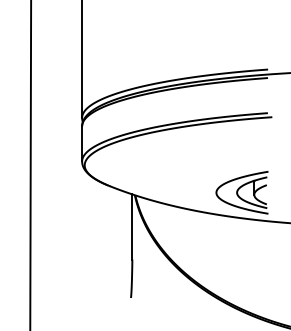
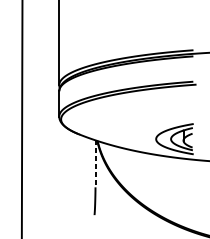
line: (132, 226) -> (95, 163), solid -> dashed

